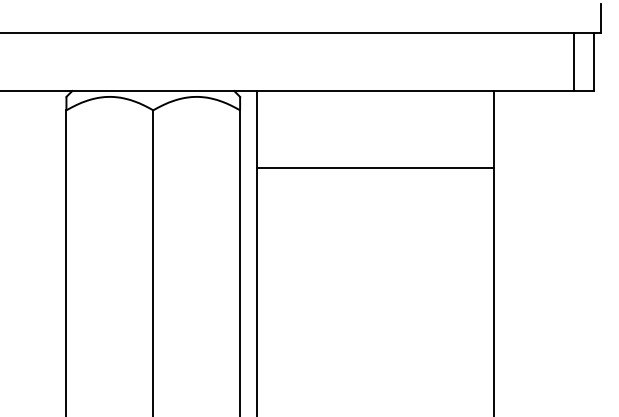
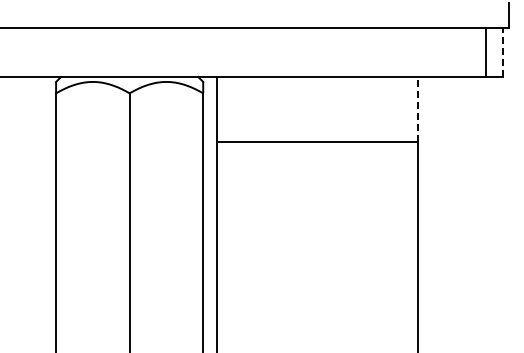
line: (594, 62) -> (503, 52), solid -> dashed
line: (494, 129) -> (418, 109), solid -> dashed

